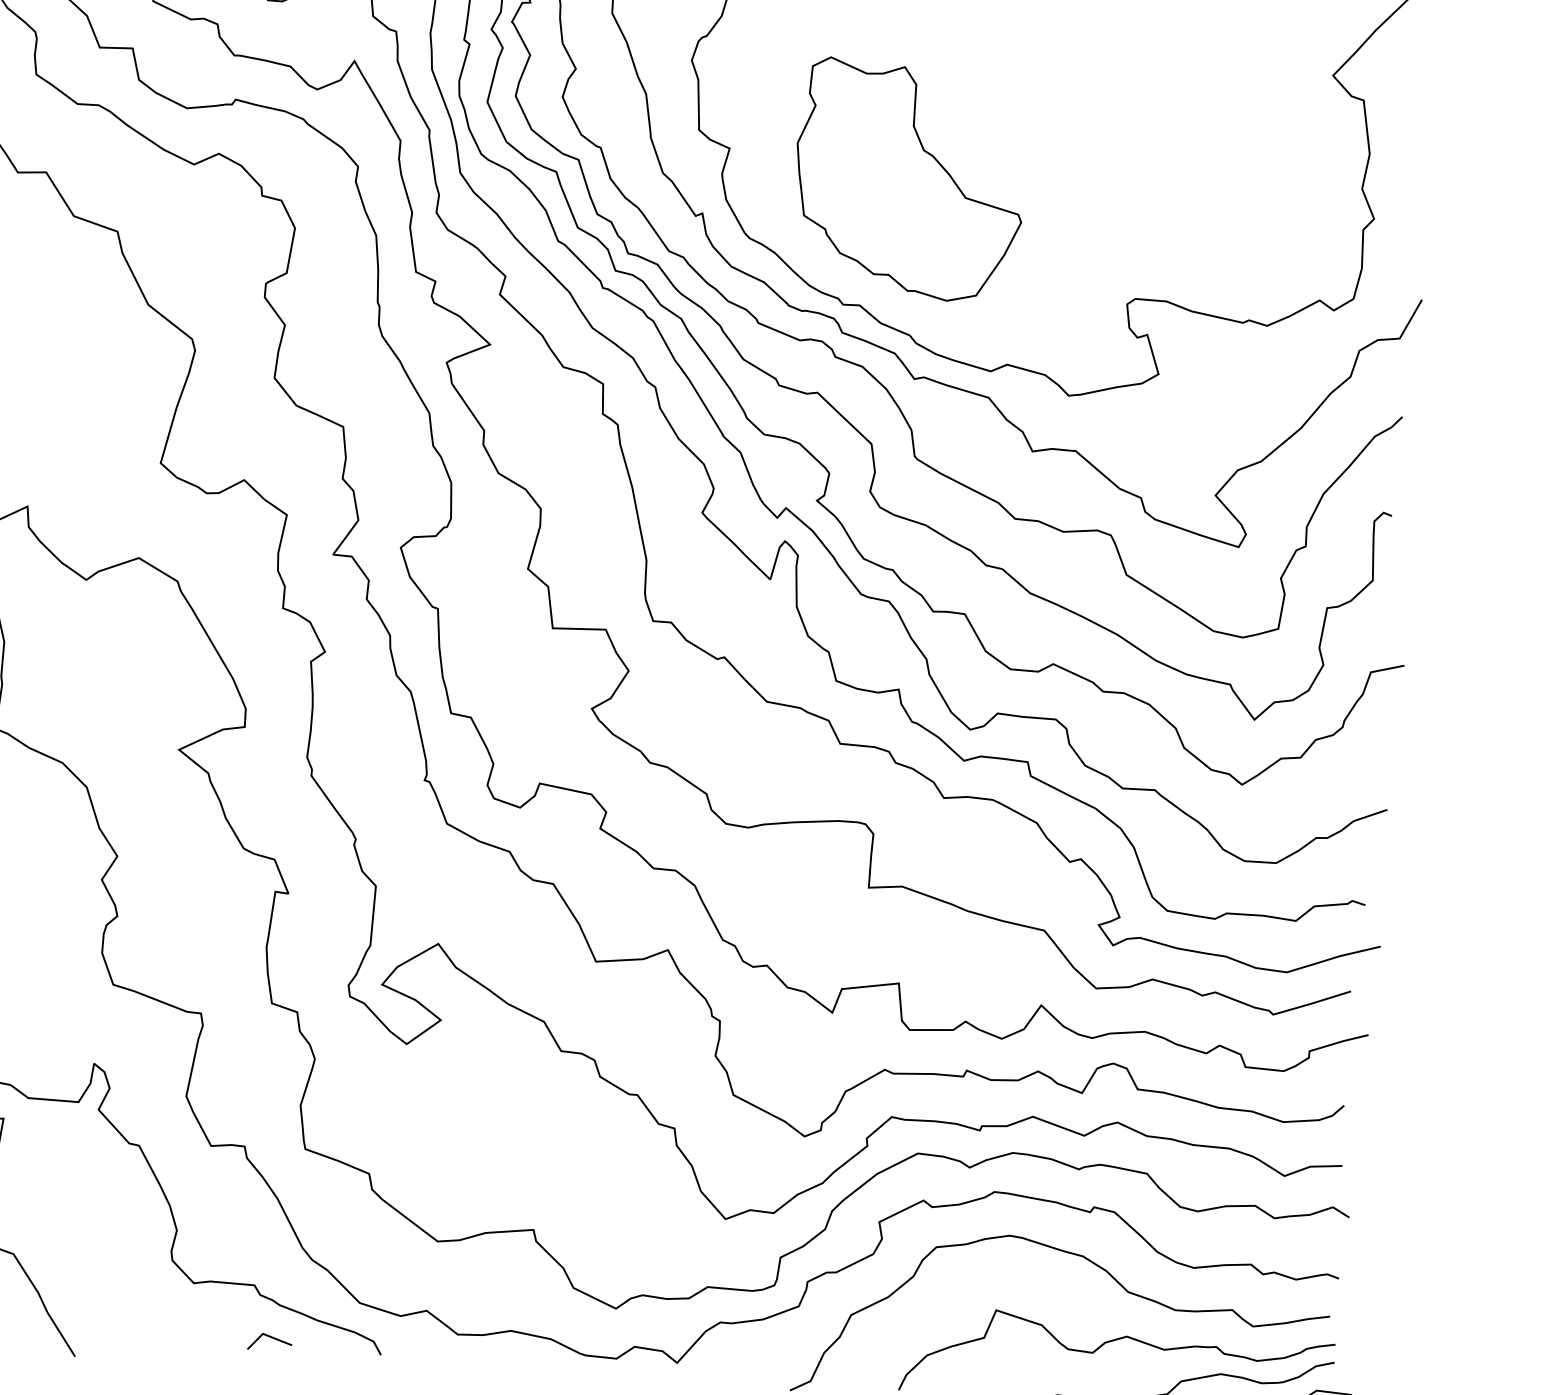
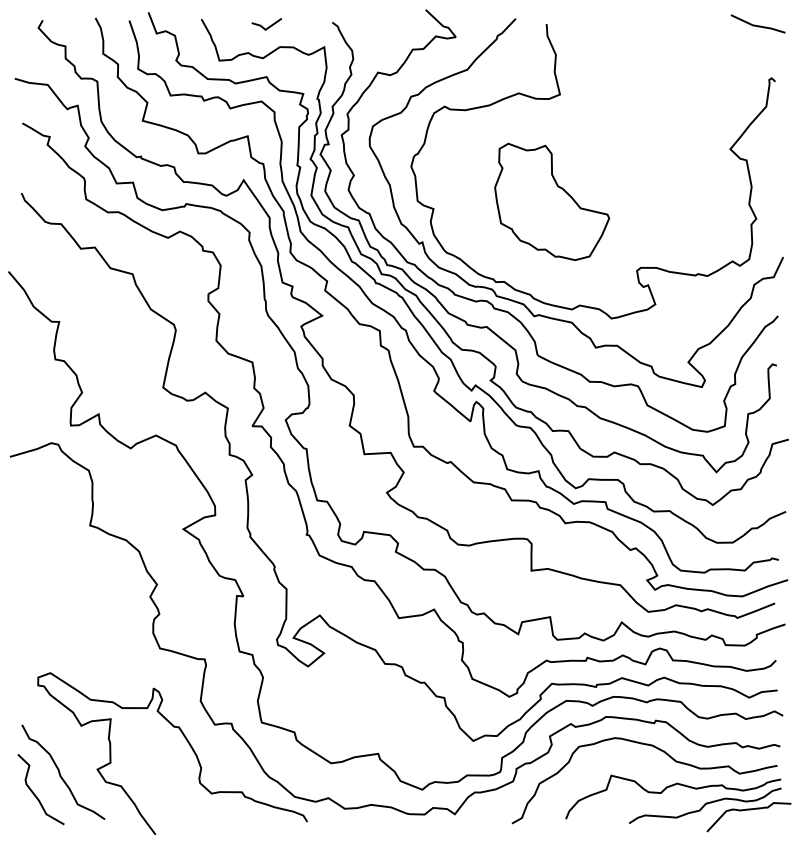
part: (910, 179) -> (552, 201), moved
line: (271, 1339) -> (252, 818), removed

